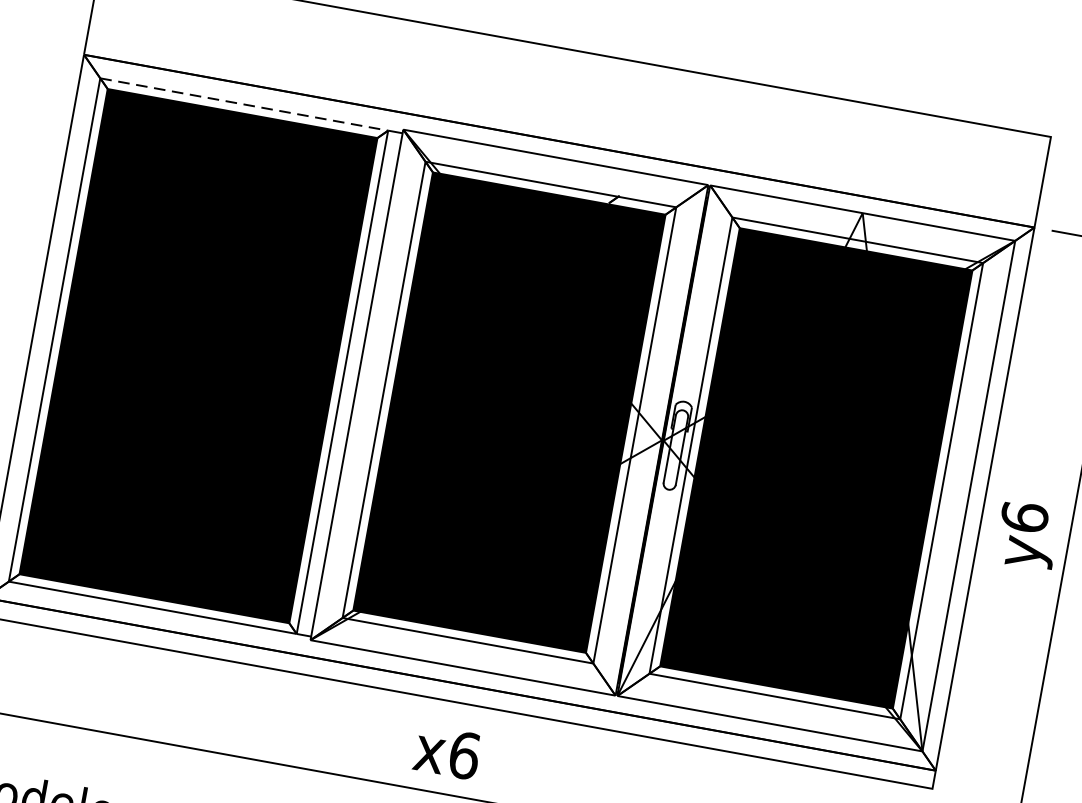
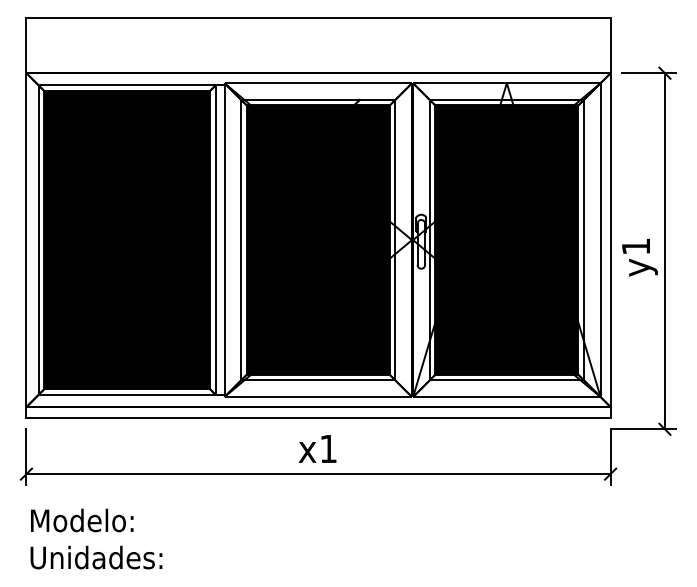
line: (244, 104) -> (127, 85), dashed -> solid
text: (1023, 516) -> (635, 246), y6 -> y1
text: (464, 754) -> (328, 448), x6 -> x1

